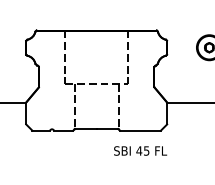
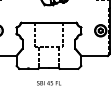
text: (141, 151) -> (49, 83), moved

